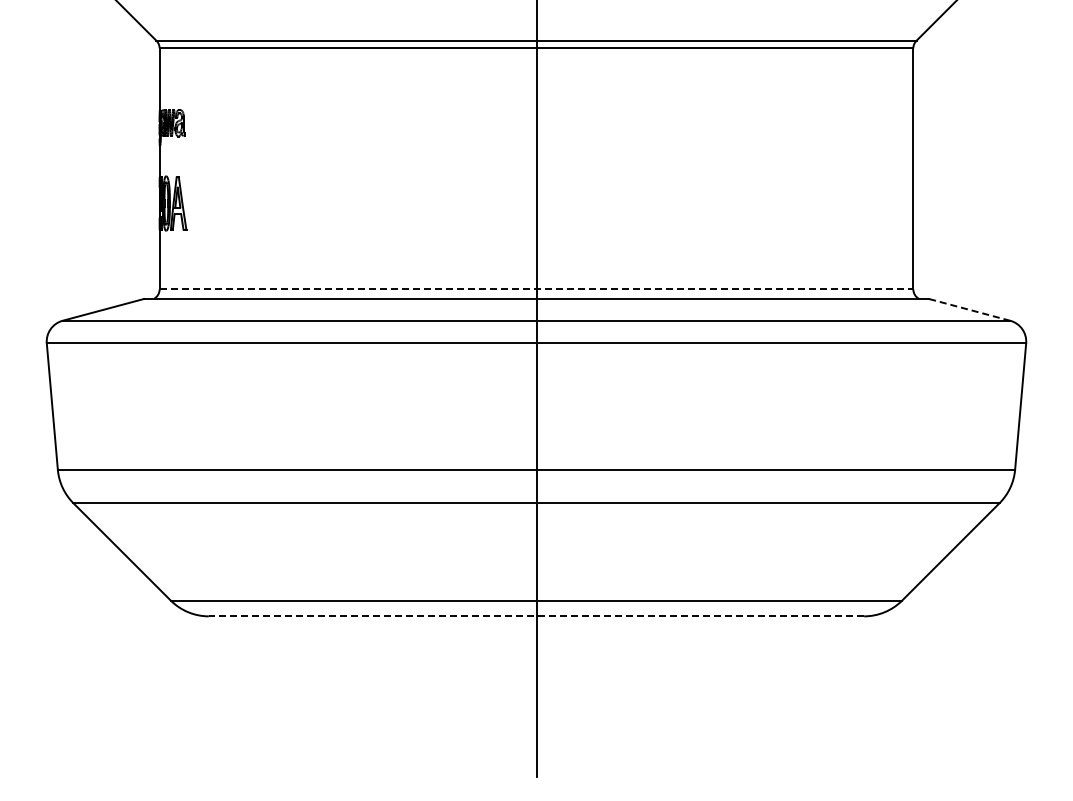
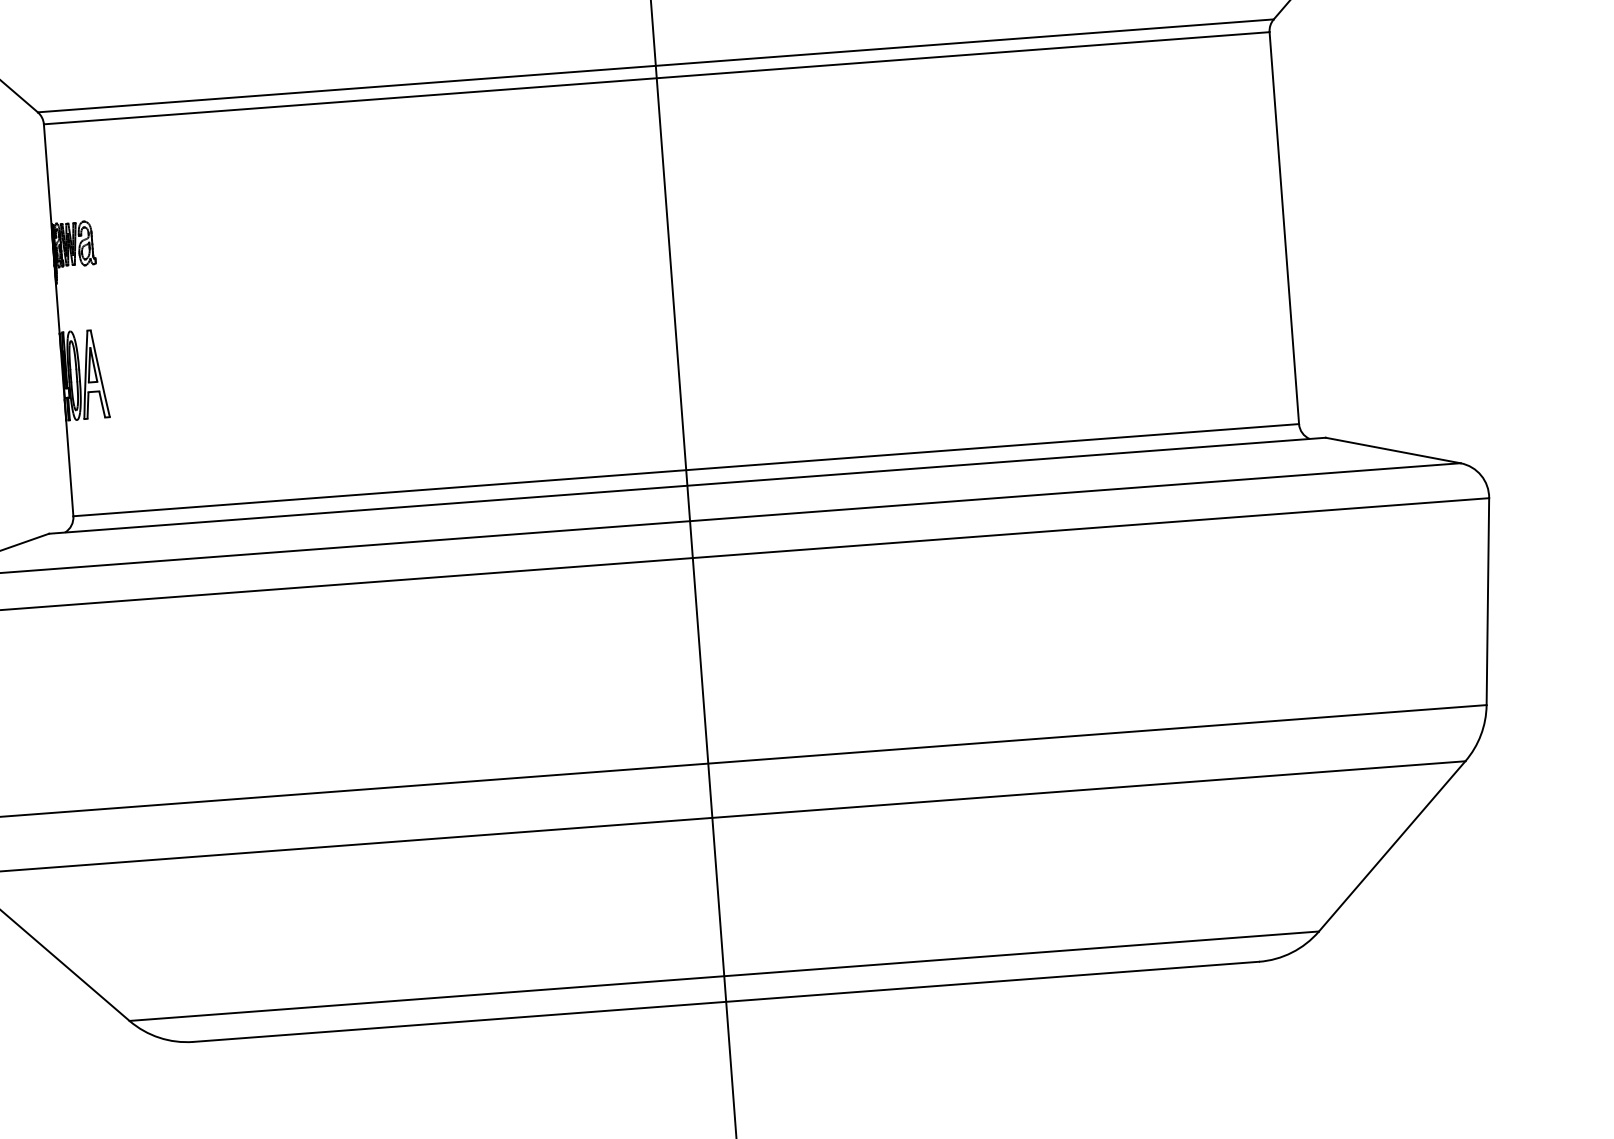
line: (536, 289) -> (686, 470), dashed -> solid
line: (969, 309) -> (1392, 449), dashed -> solid
line: (536, 616) -> (726, 1002), dashed -> solid

